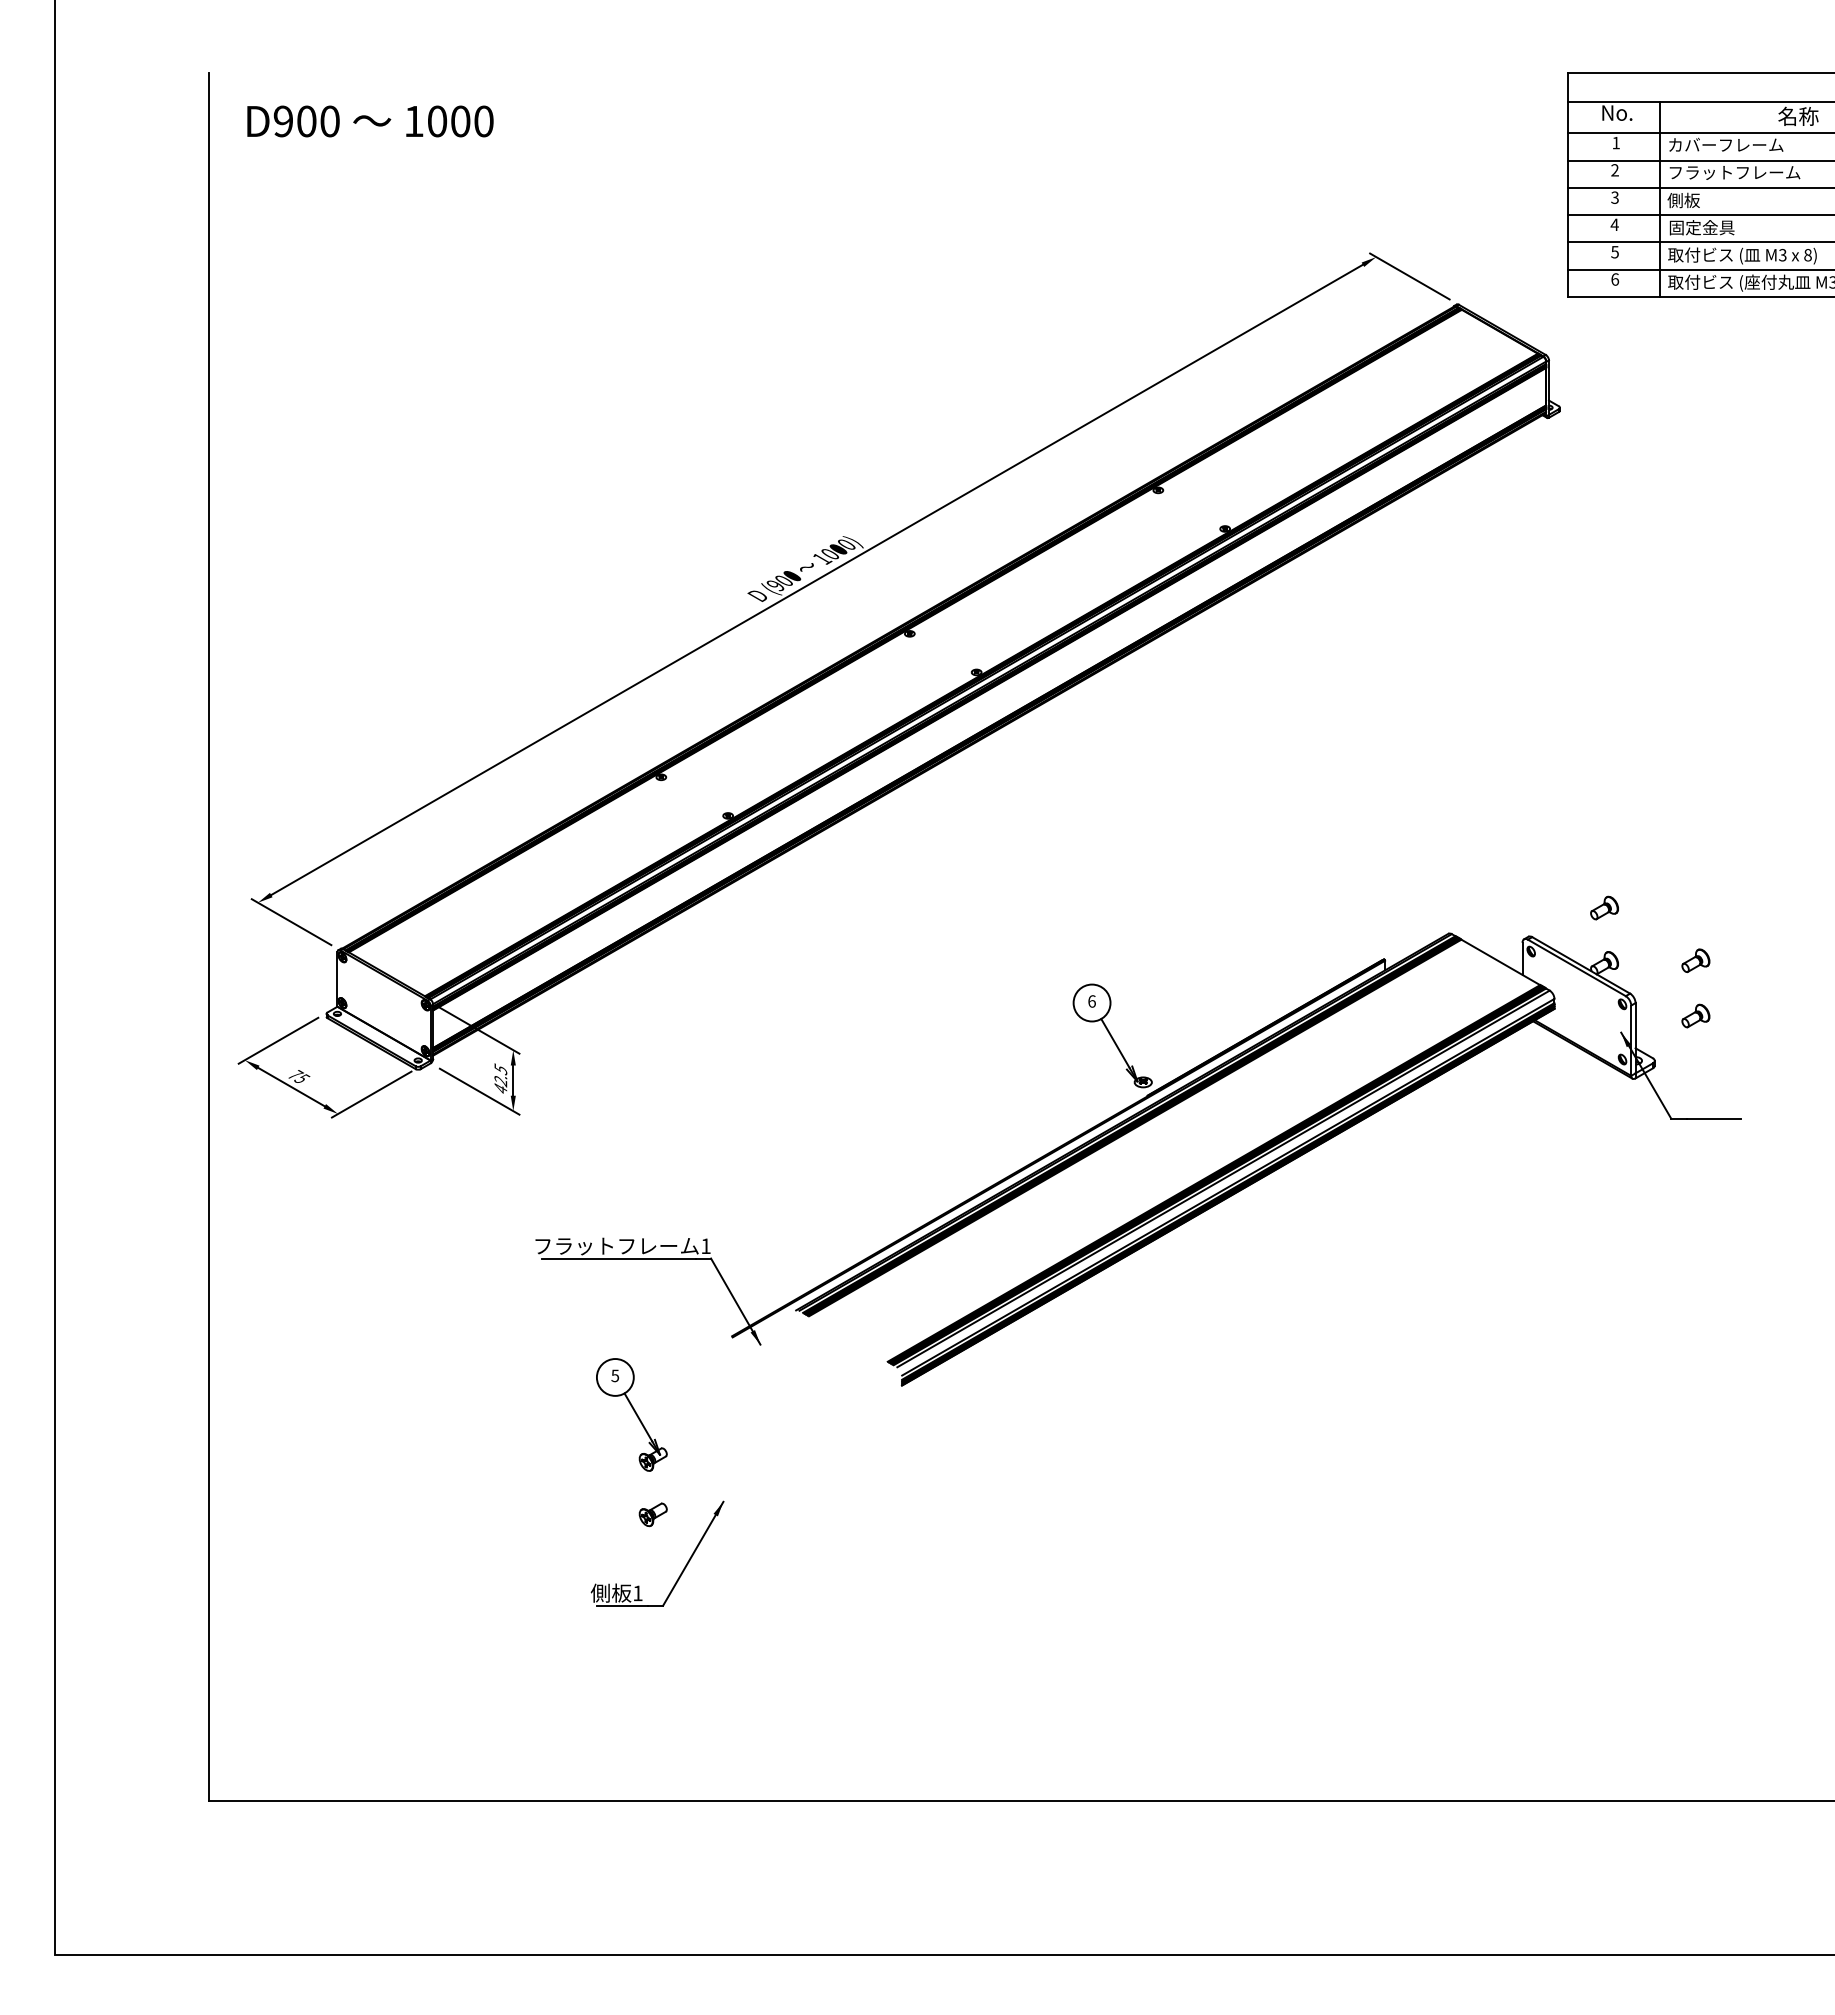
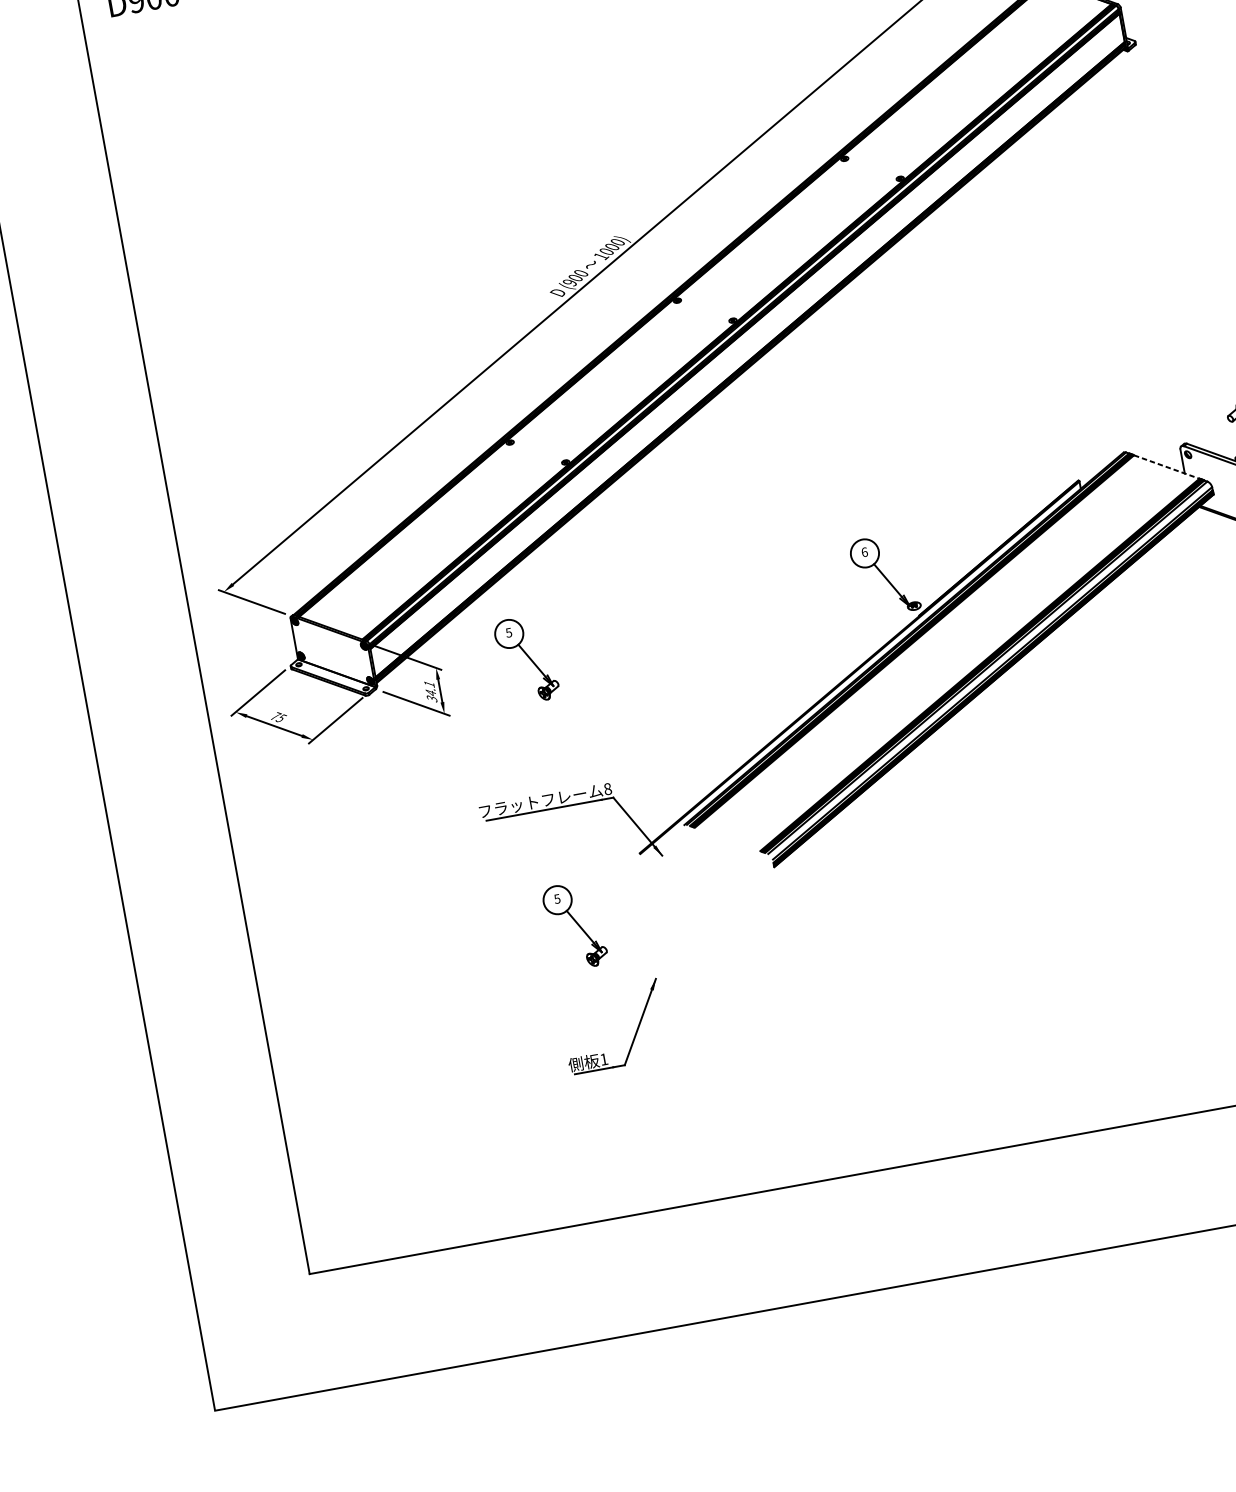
line: (1501, 962) -> (1167, 467), solid -> dashed
part: (631, 1060) -> (526, 659), added
text: (500, 1078) -> (430, 691), 42.5 -> 34.1
text: (705, 1246) -> (607, 789), 1 -> 8
part: (652, 1514) -> (604, 998), removed

